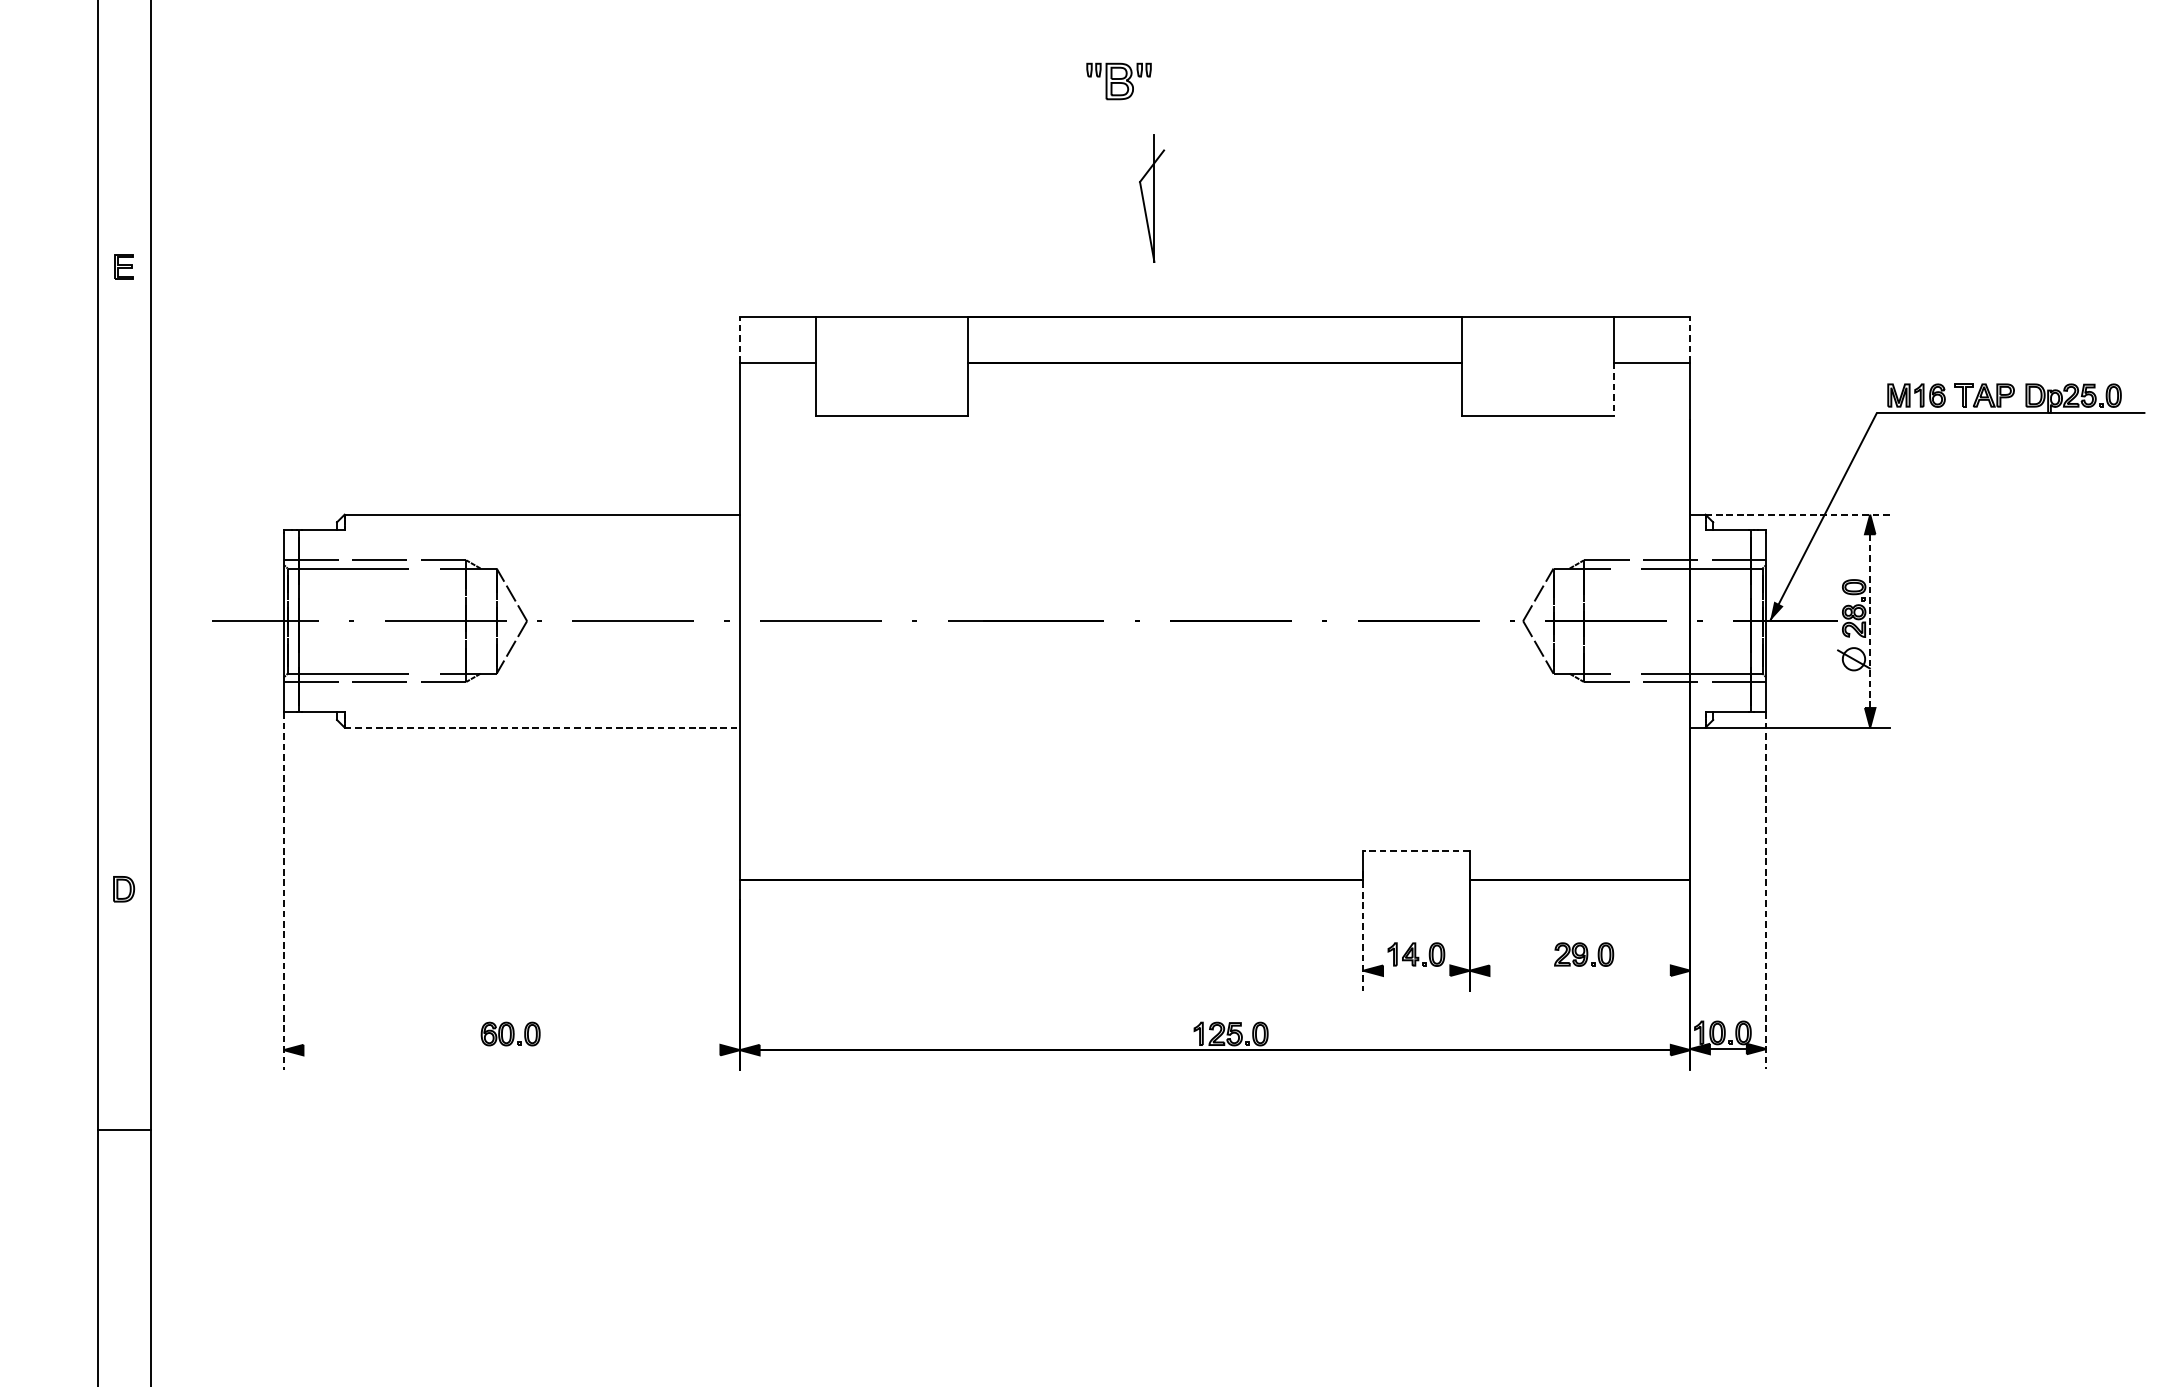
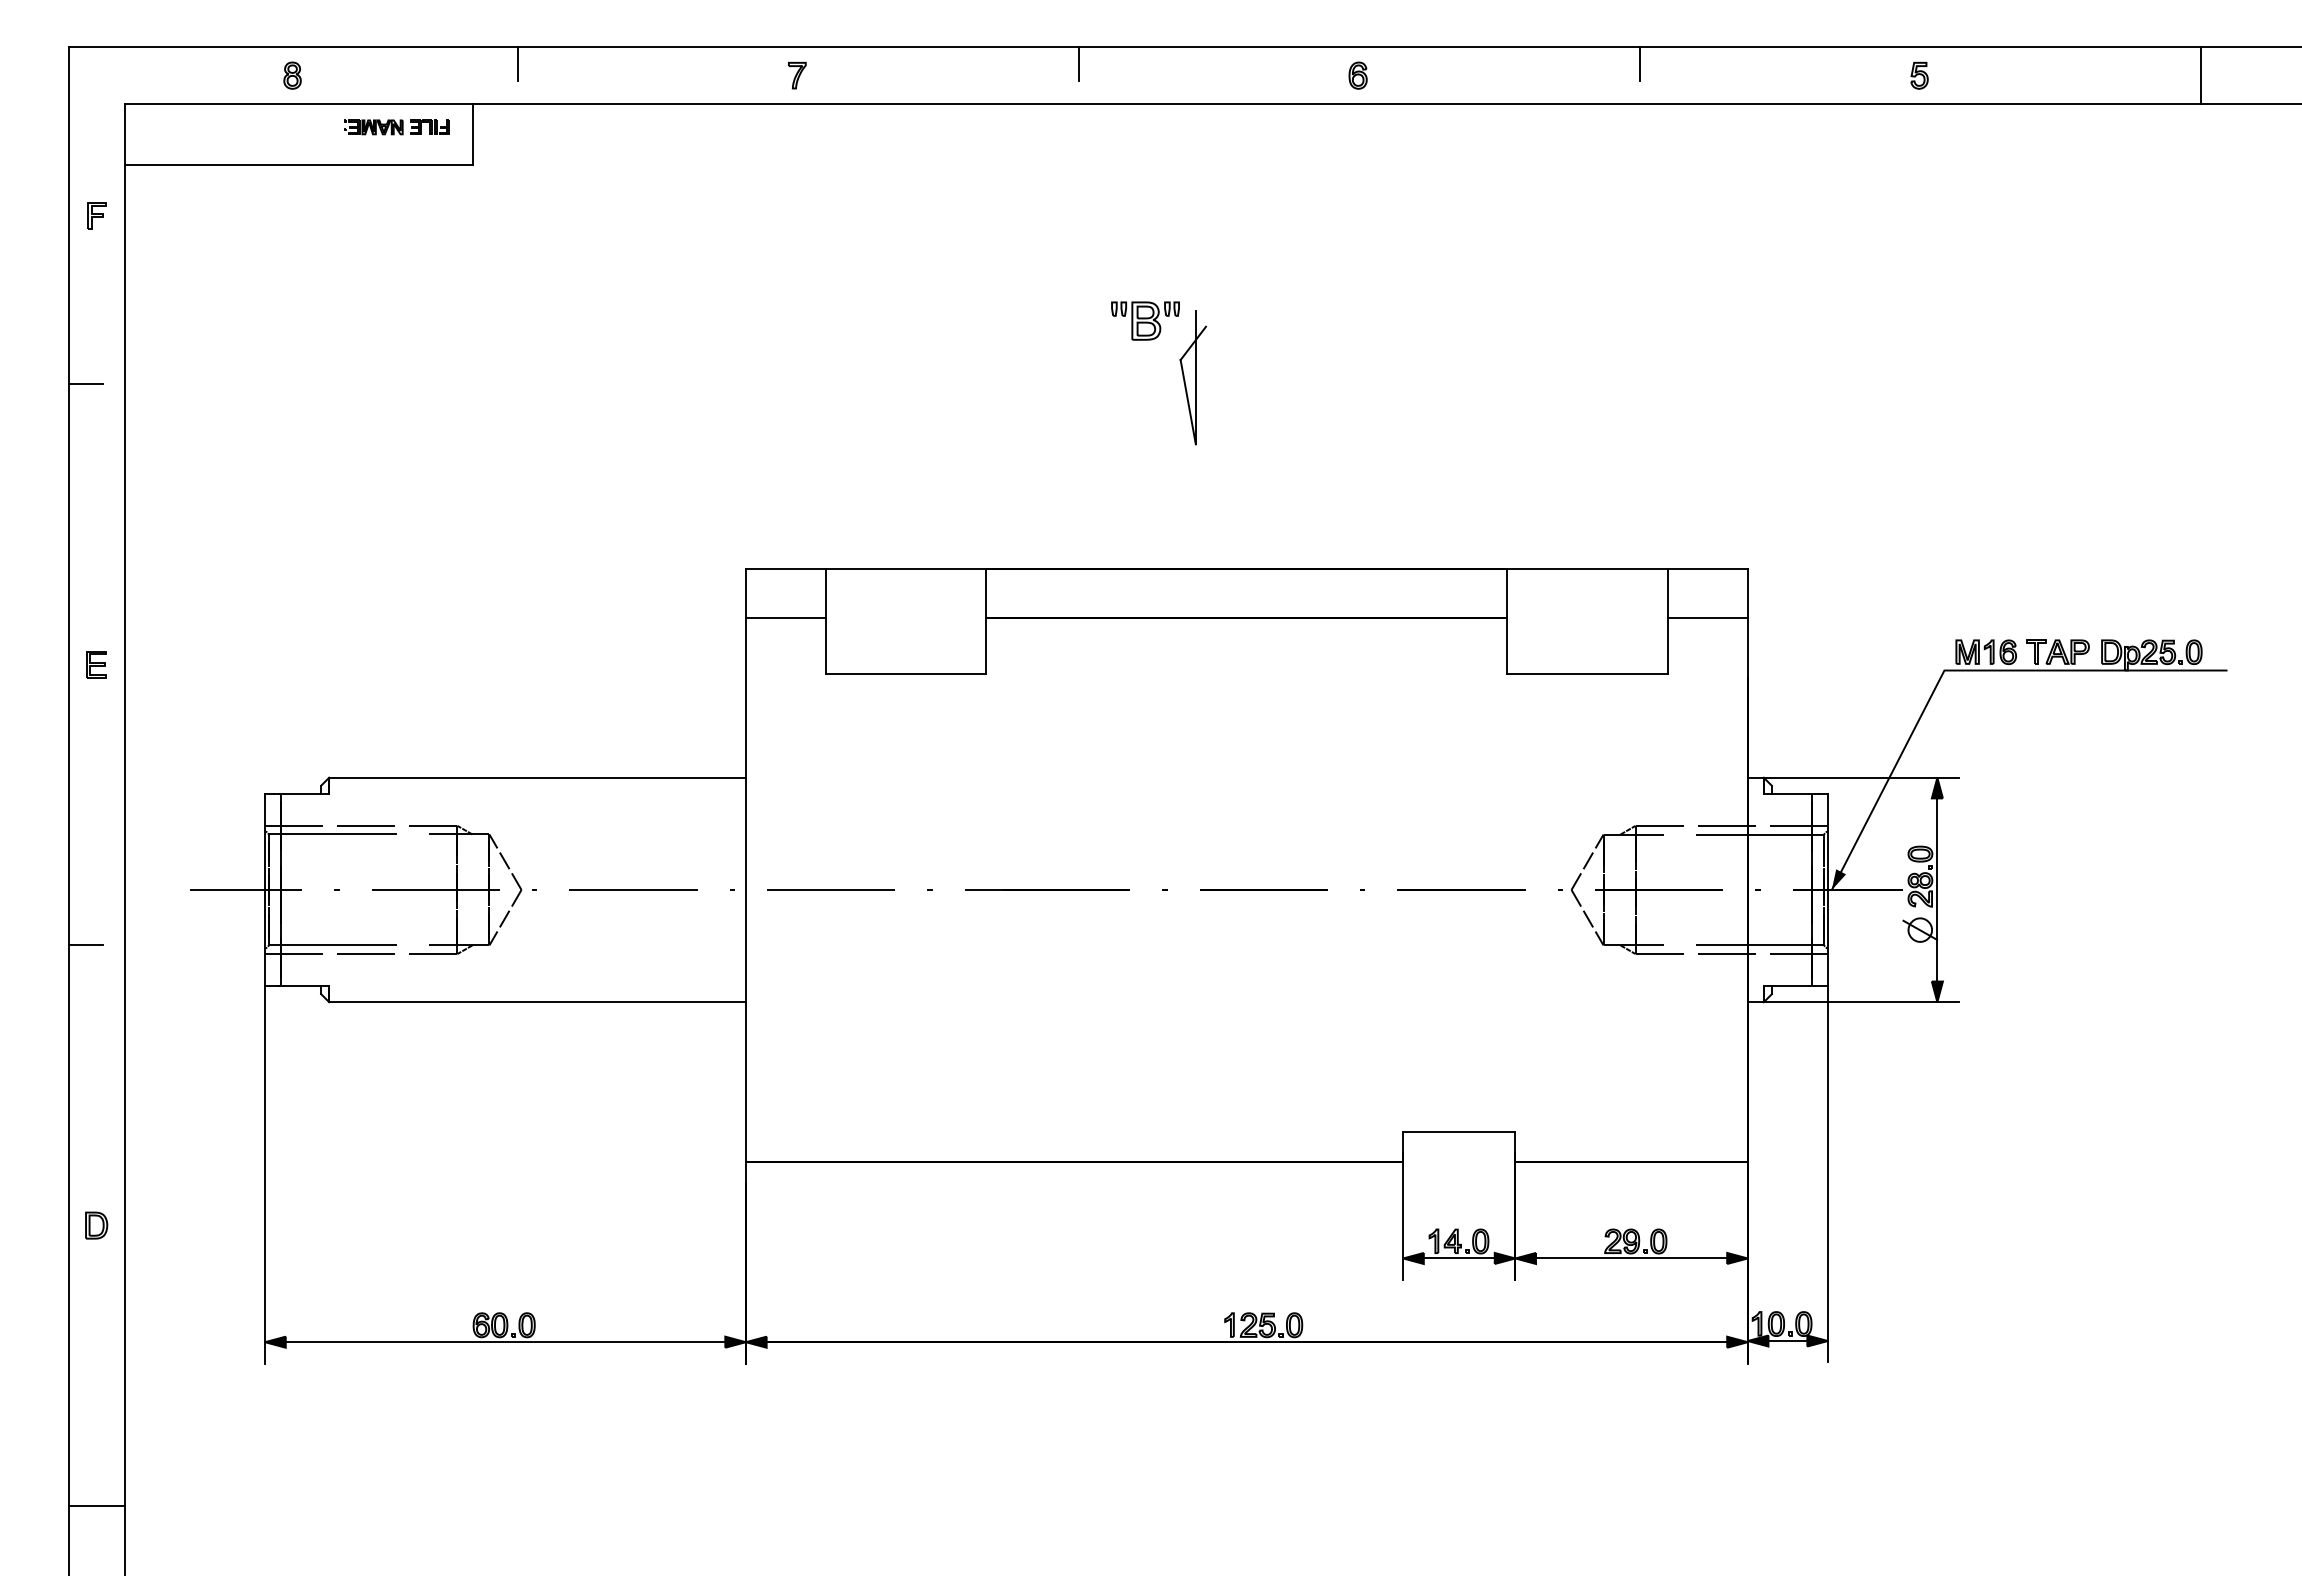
line: (113, 141) -> (85, 384), added
part: (1151, 198) -> (1192, 377), moved
part: (123, 266) -> (96, 664), moved
line: (739, 338) -> (745, 592), dashed -> solid
line: (1690, 339) -> (1747, 593), dashed -> solid
line: (1614, 389) -> (1667, 645), dashed -> solid
line: (1798, 514) -> (1861, 777), dashed -> solid
line: (1870, 620) -> (1937, 889), dashed -> solid
line: (113, 673) -> (85, 945), added
line: (543, 727) -> (538, 1002), dashed -> solid
line: (1415, 851) -> (1458, 1132), dashed -> solid
part: (123, 889) -> (96, 1225), moved
line: (284, 891) -> (265, 1174), dashed -> solid
line: (1765, 891) -> (1827, 1174), dashed -> solid
line: (1363, 931) -> (1403, 1217), dashed -> solid
line: (1415, 970) -> (1458, 1258), added
line: (1580, 970) -> (1631, 1258), added
line: (511, 1050) -> (505, 1342), added
line: (124, 1130) -> (97, 1506), moved

